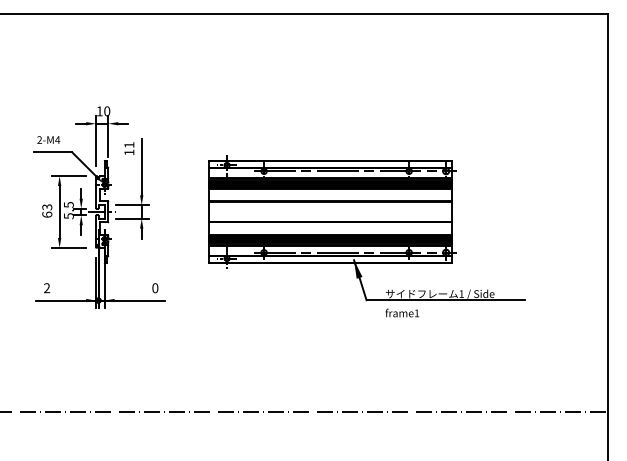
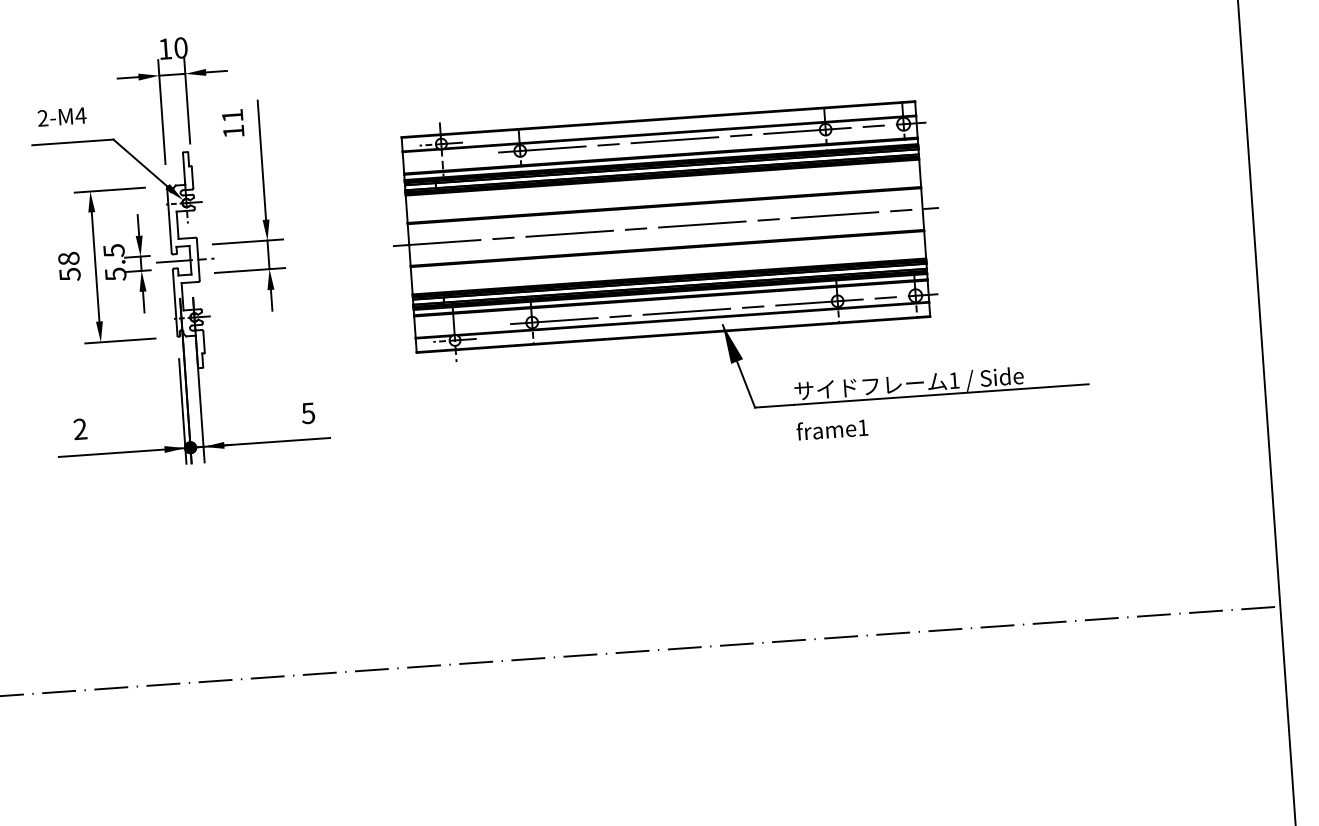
text: (47, 210) -> (69, 265), 63 -> 58
line: (330, 211) -> (666, 225), added
text: (155, 288) -> (308, 413), 0 -> 5

